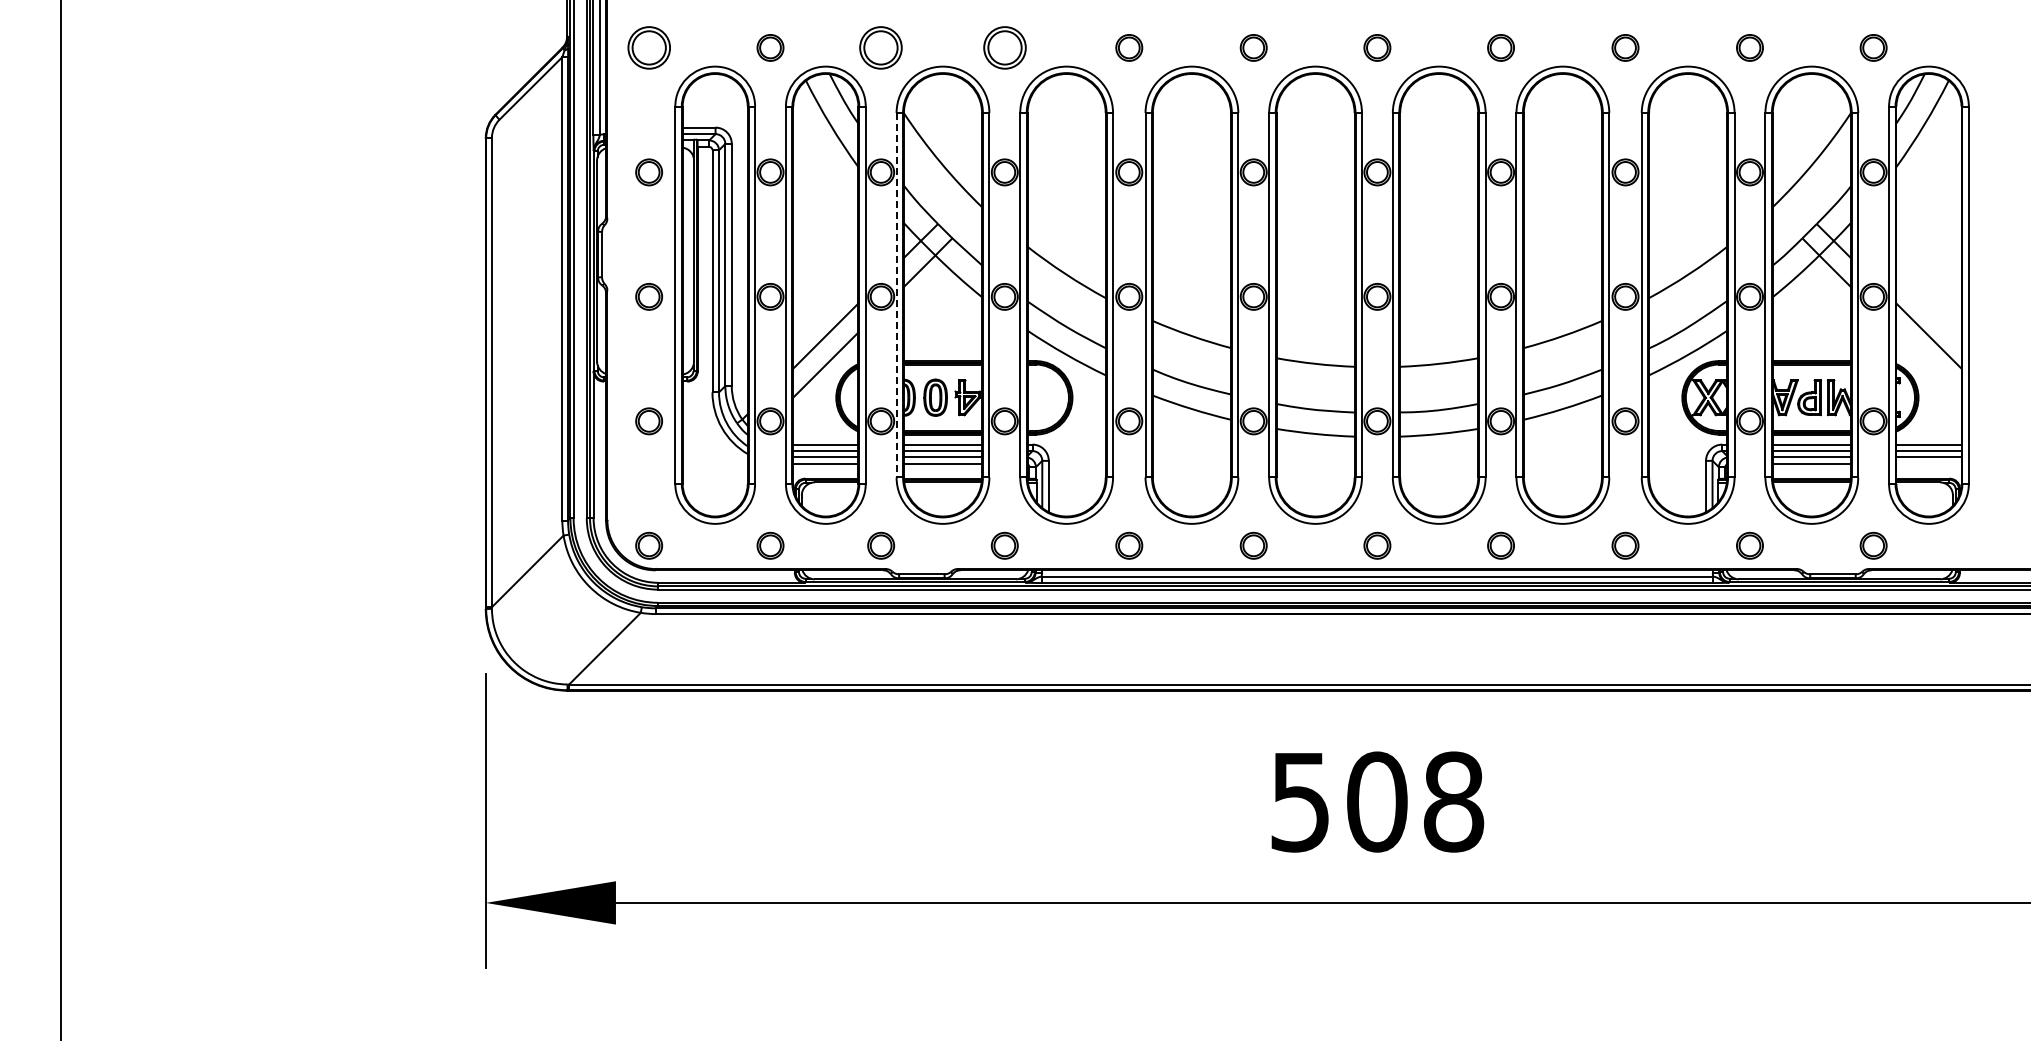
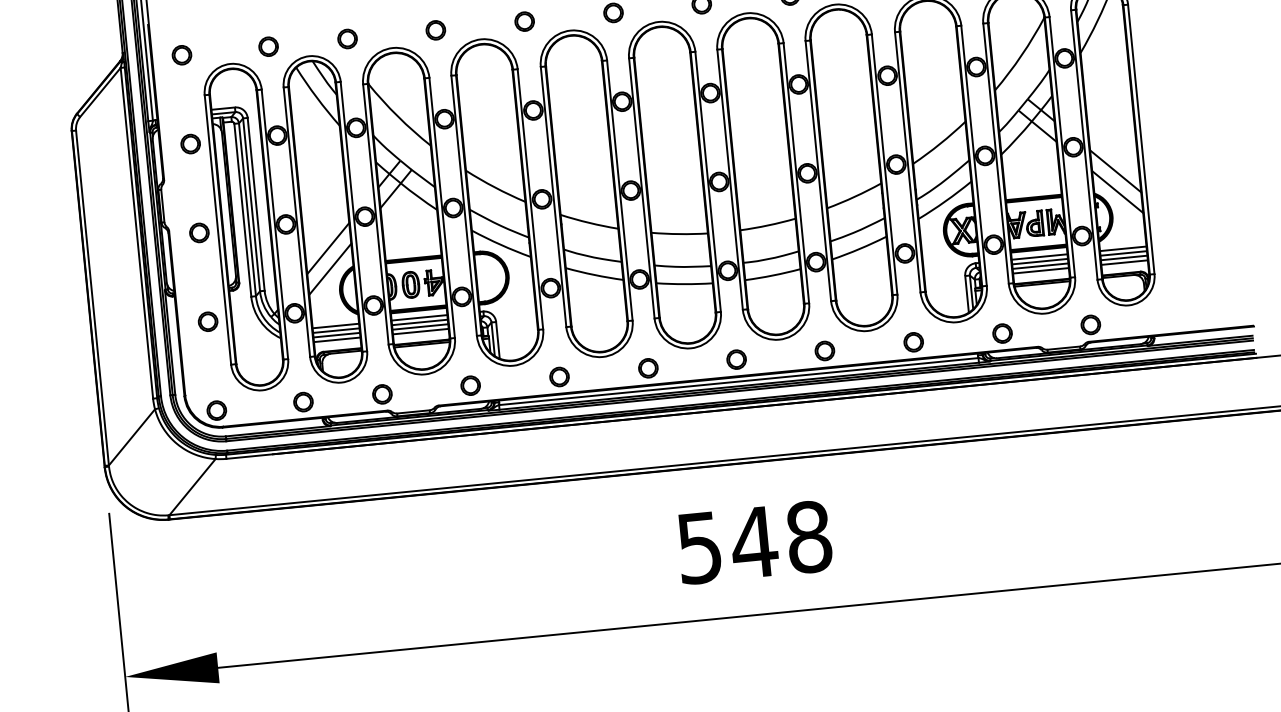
part: (648, 47) -> (181, 54), size x0.62
part: (881, 47) -> (347, 38), size x0.62
part: (1004, 47) -> (435, 30), size x0.62
line: (896, 295) -> (375, 214), dashed -> solid
line: (1928, 364) -> (1117, 191), added
line: (1928, 463) -> (1124, 262), added
text: (1376, 801) -> (753, 542), 508 -> 548

